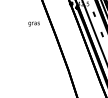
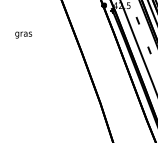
text: (33, 23) -> (22, 34), moved

